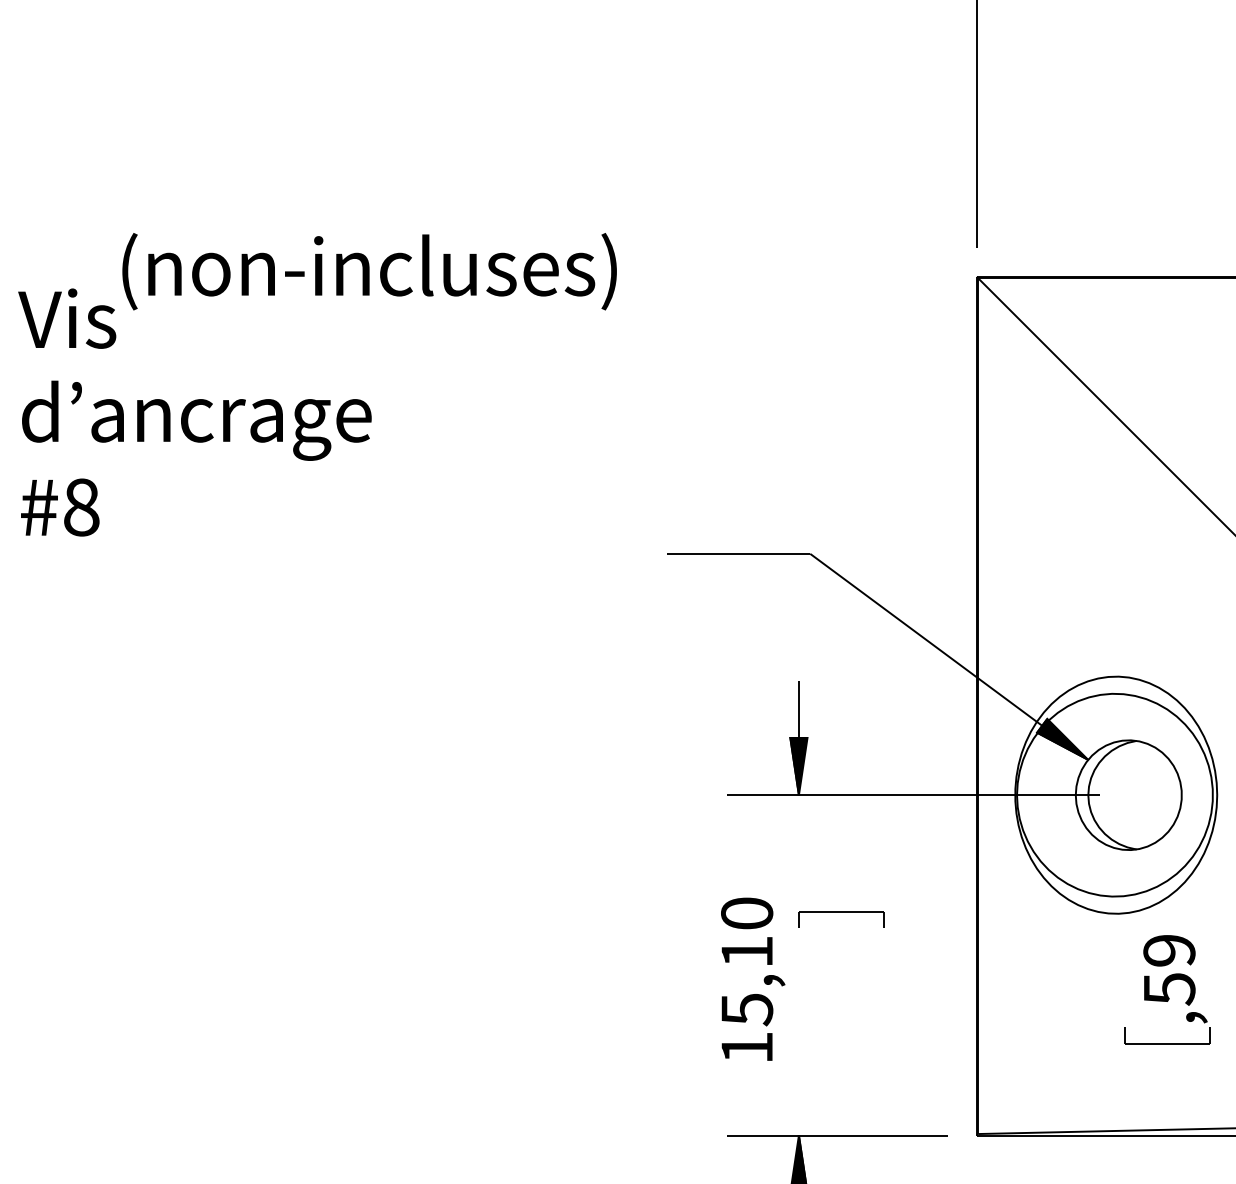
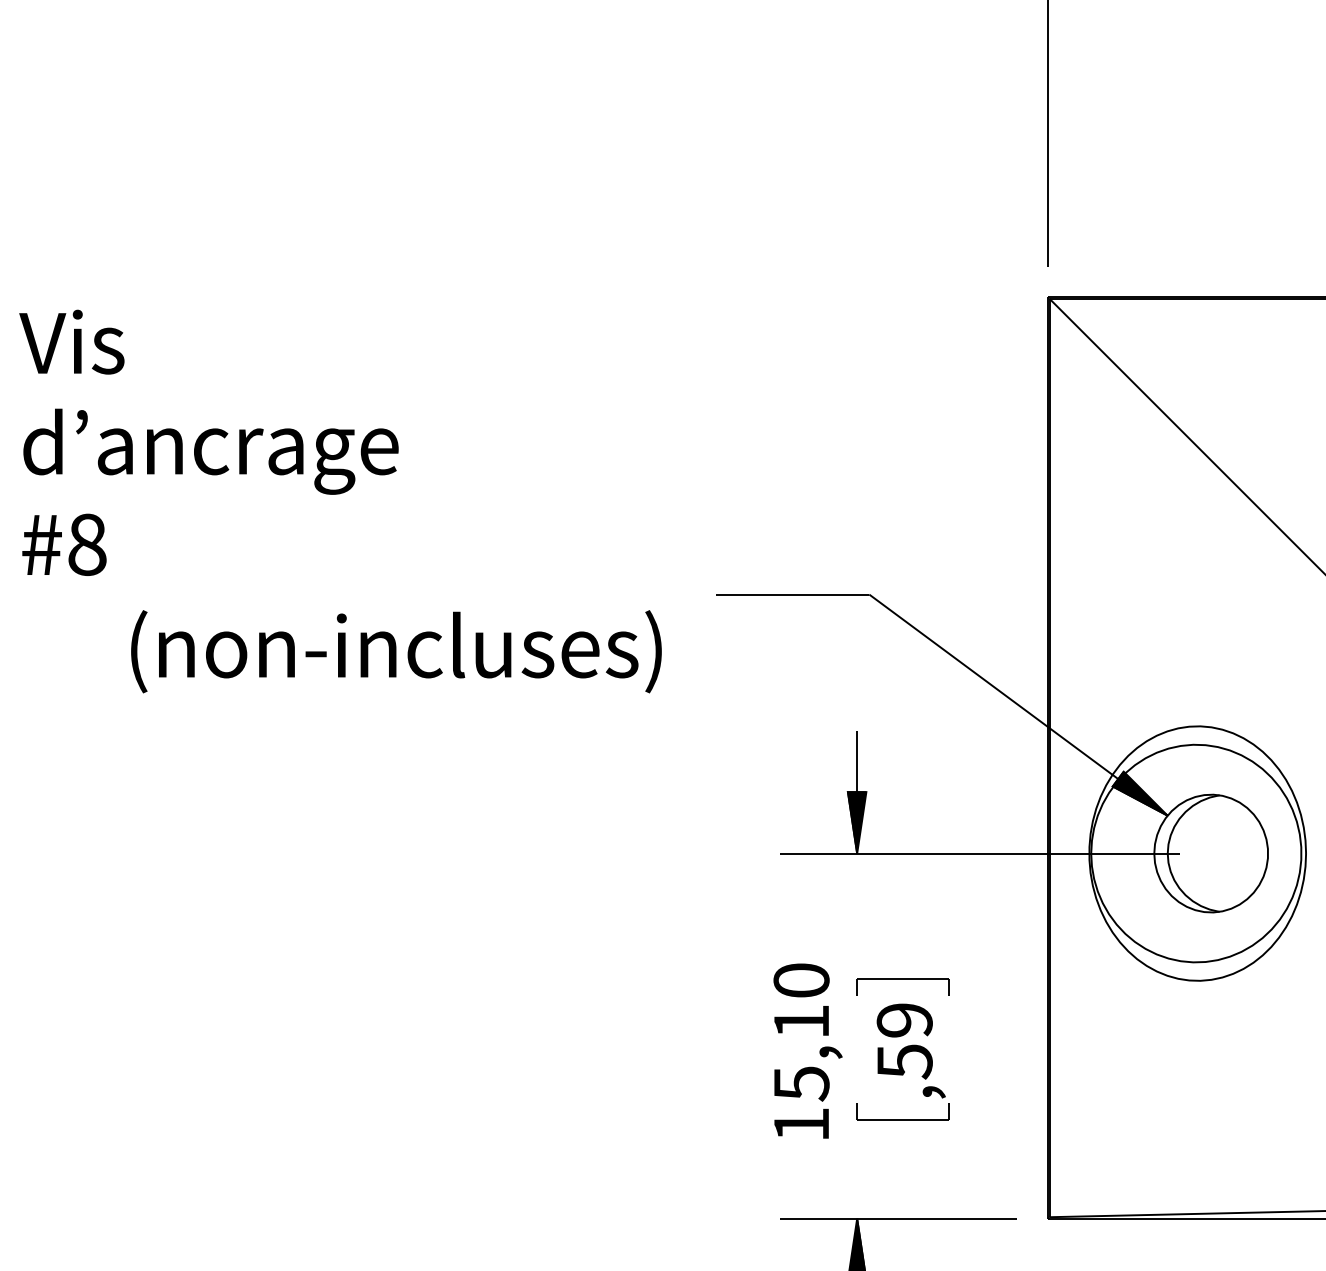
text: (369, 271) -> (396, 651), moved
part: (1167, 988) -> (902, 1061), moved

